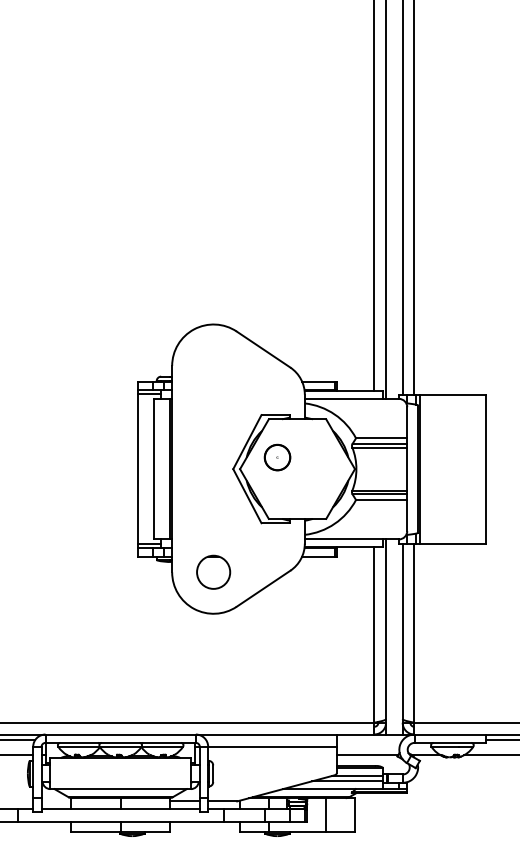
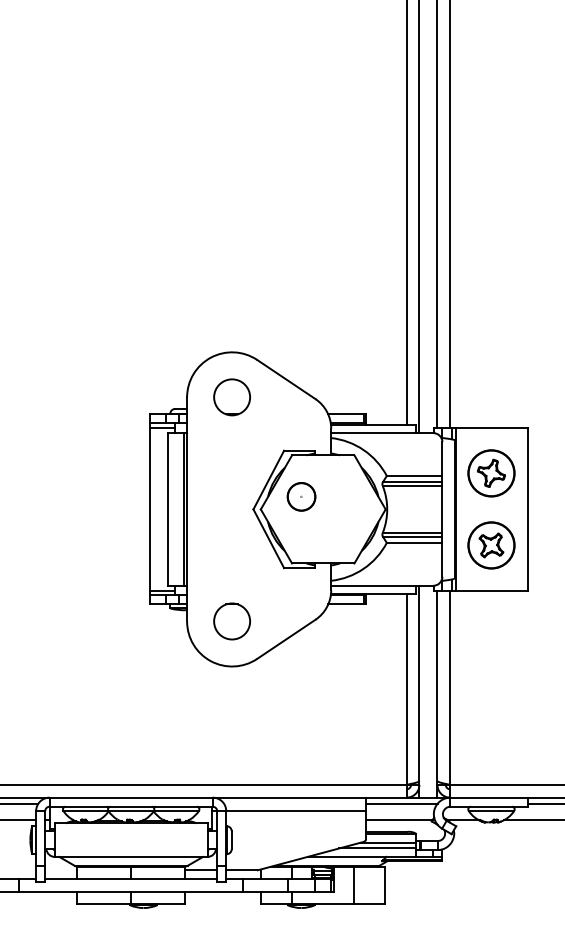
circle: (213, 365) -> (231, 396), added
part: (452, 435) -> (491, 472), added
part: (452, 502) -> (491, 545), added
line: (369, 739) -> (401, 803), added

